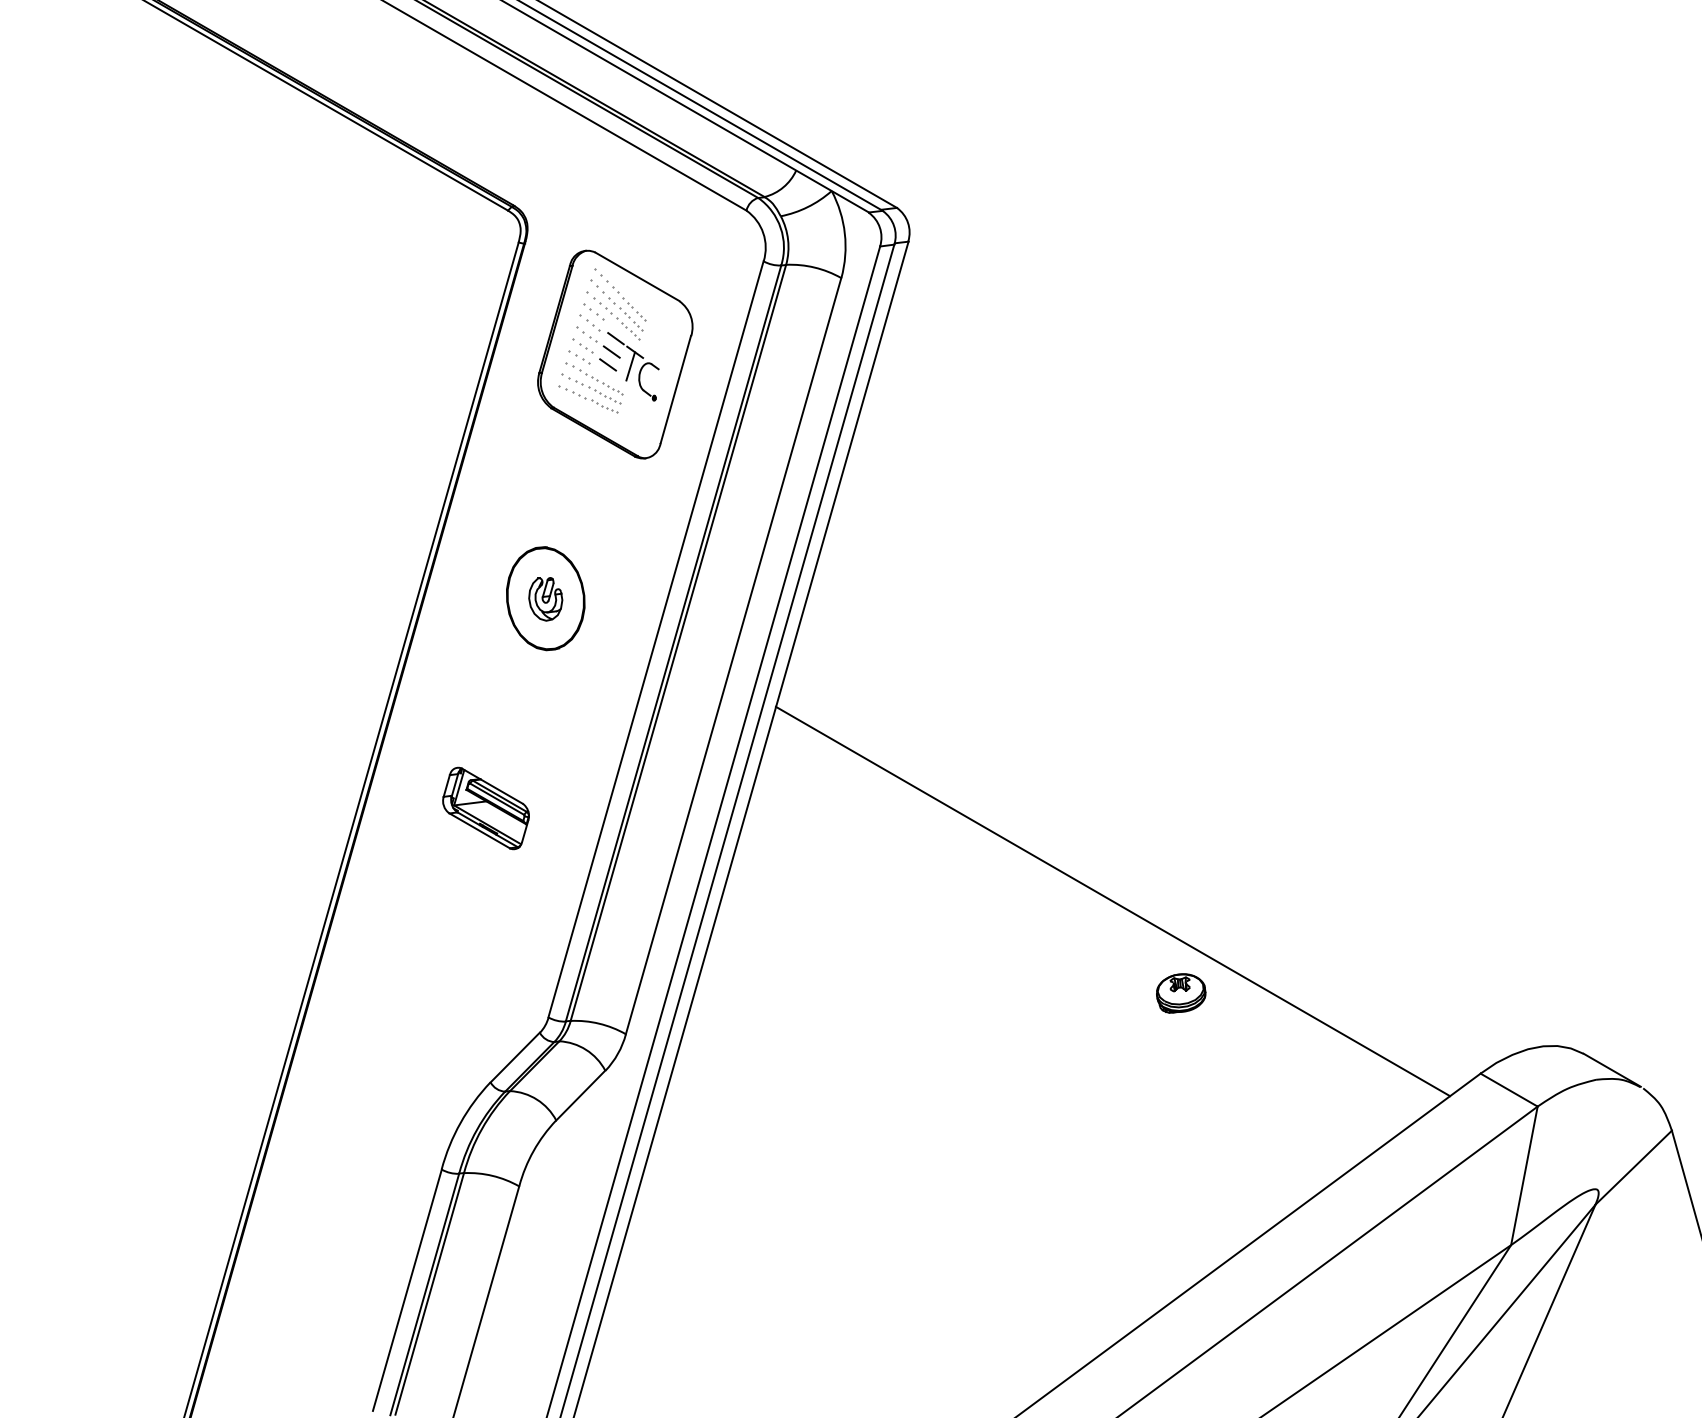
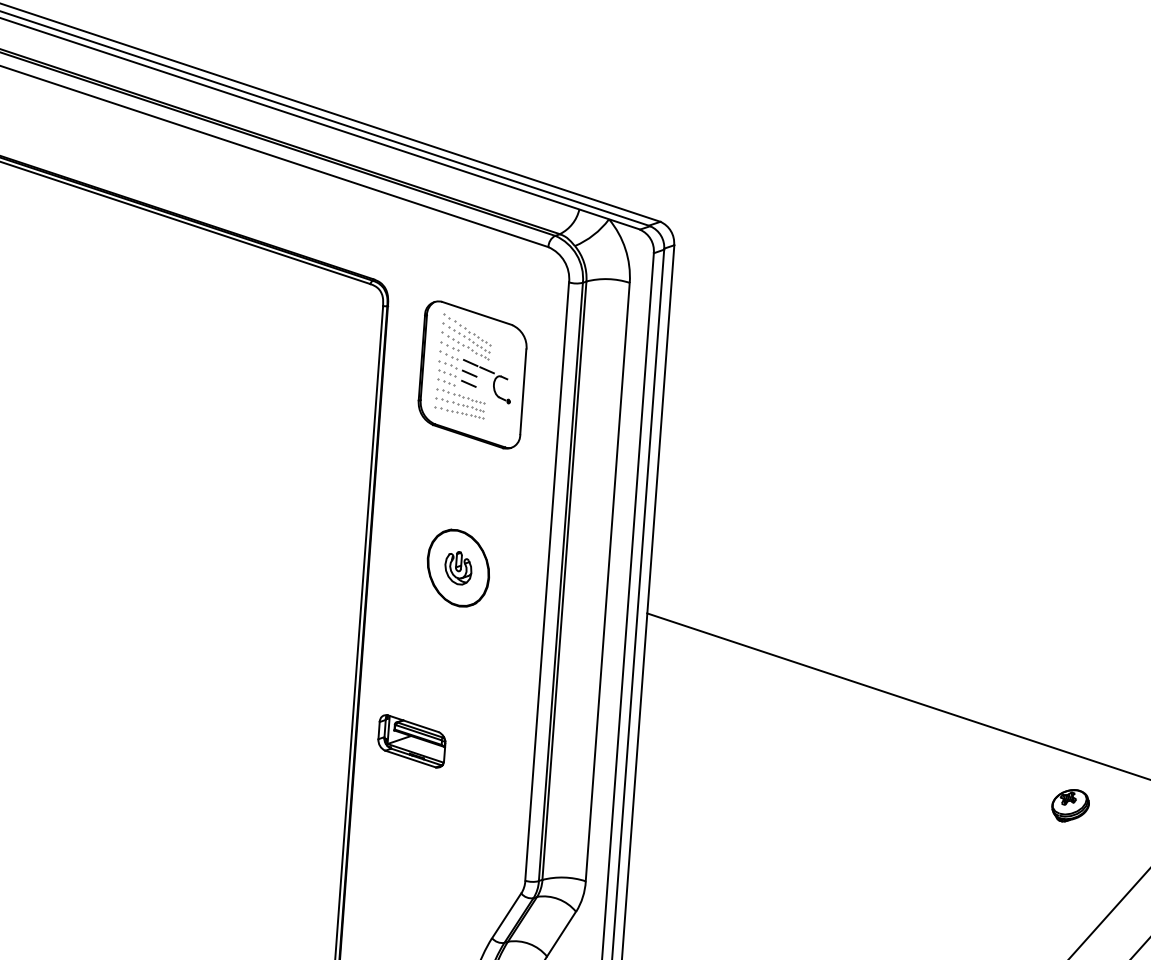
line: (630, 366) -> (485, 381), removed
part: (485, 808) -> (411, 741), moved
part: (1181, 993) -> (1070, 805), moved

